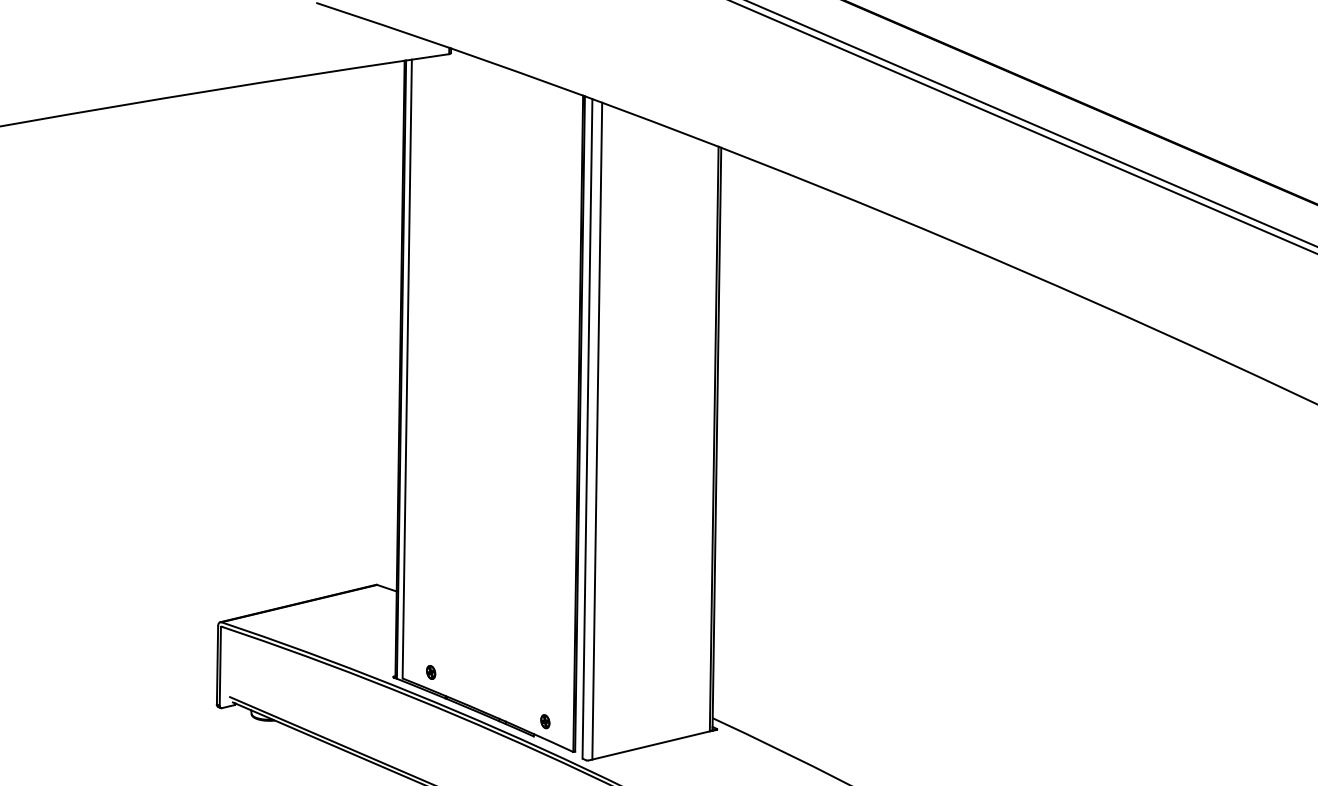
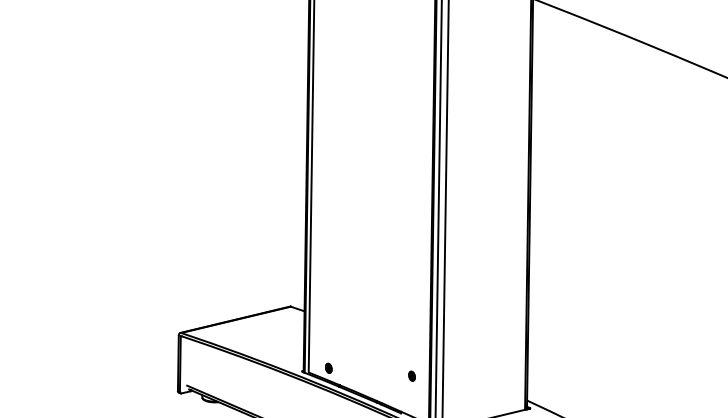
part: (545, 721) -> (412, 376), moved

